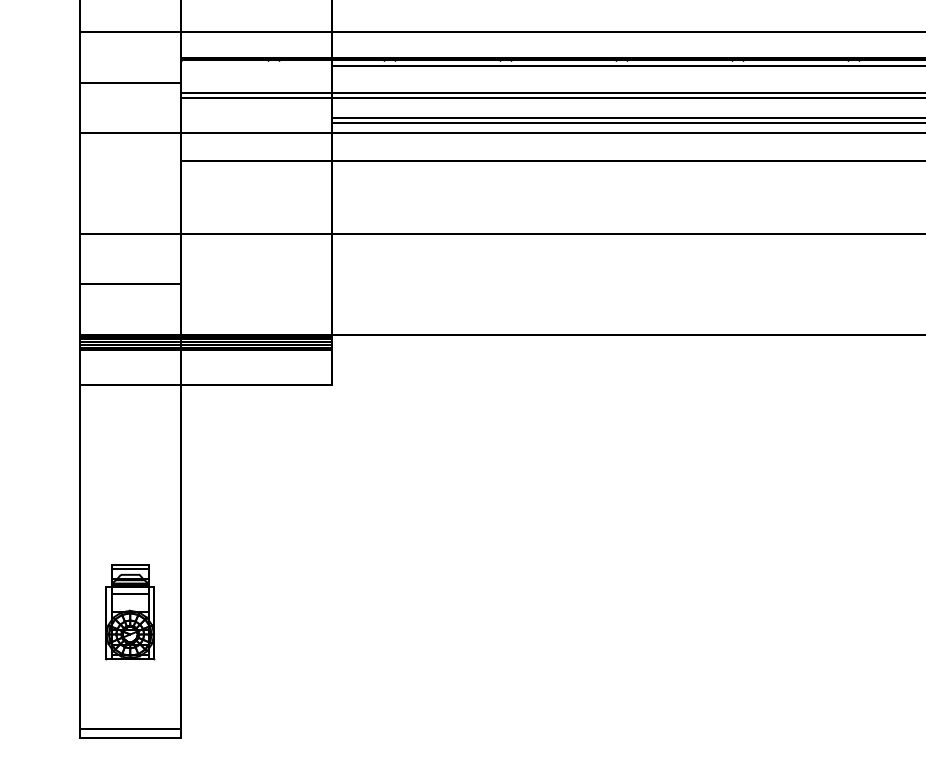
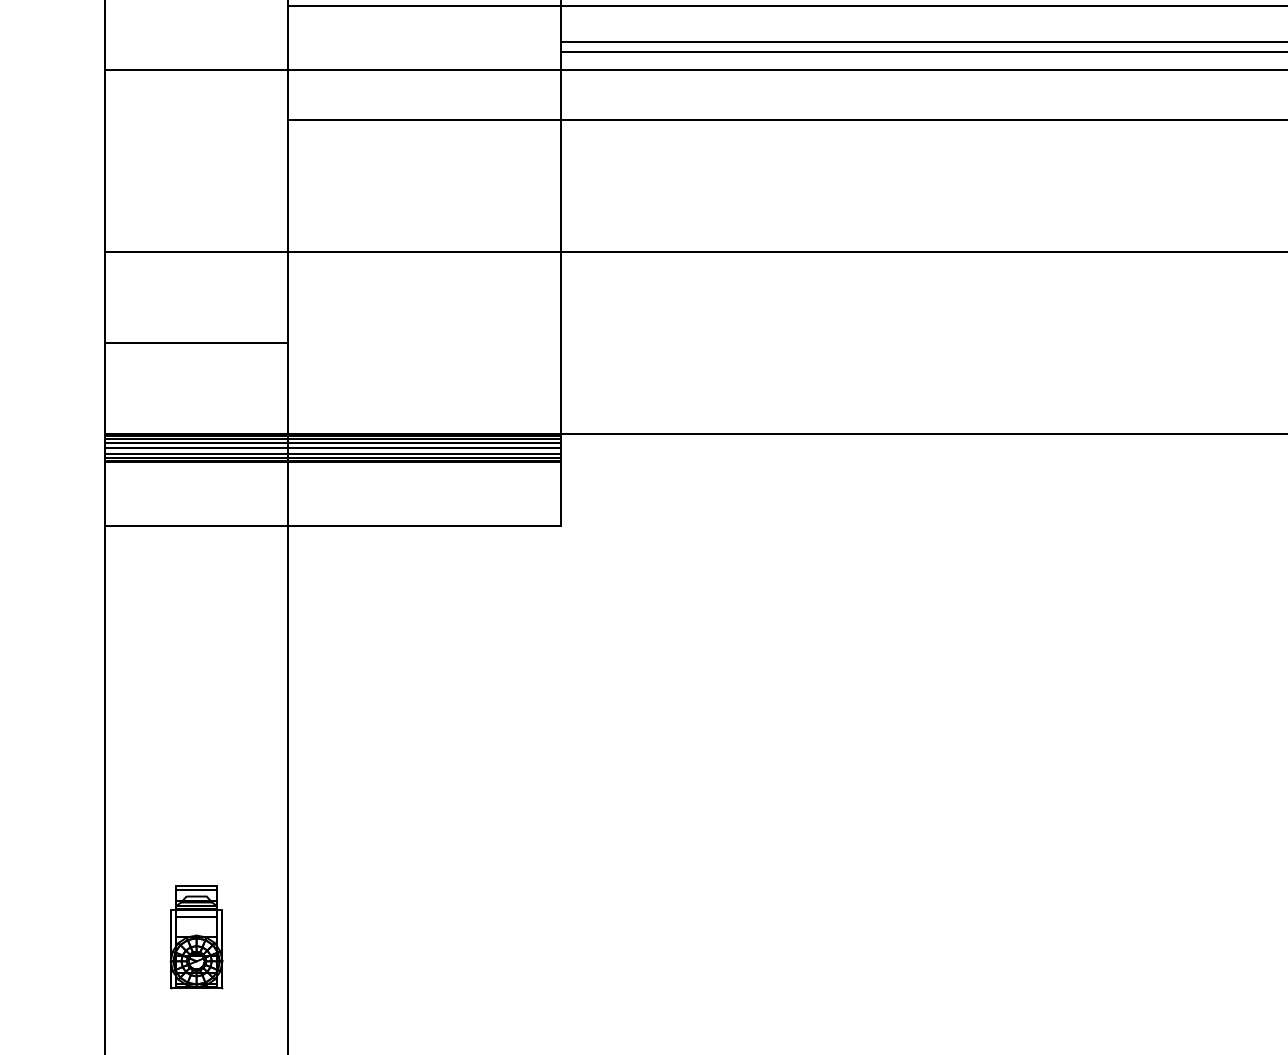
part: (130, 612) -> (196, 937), size x0.6

